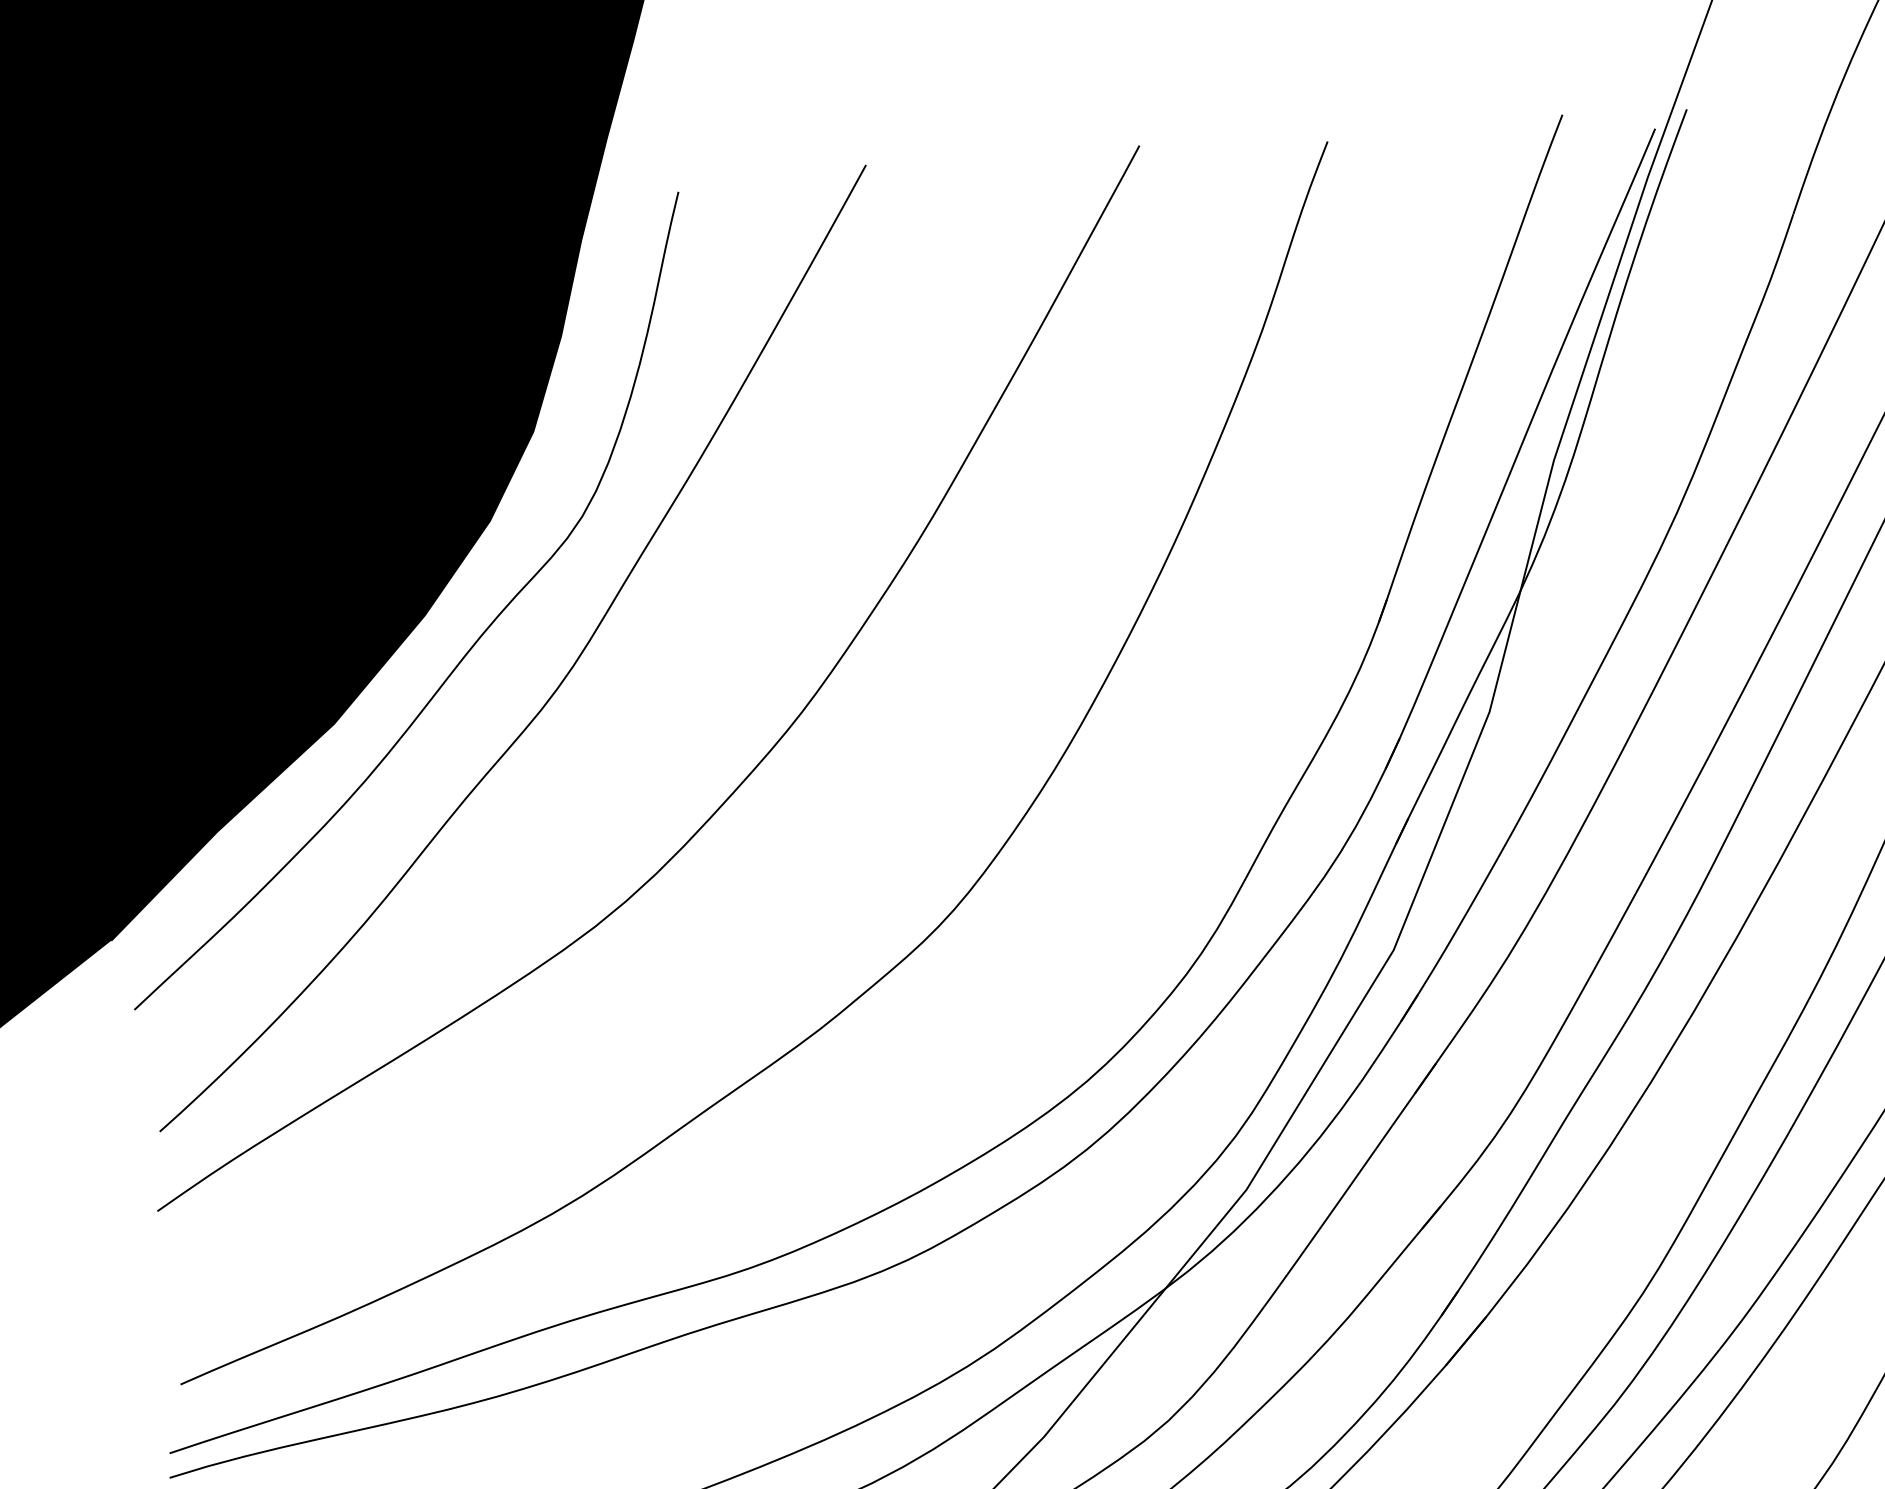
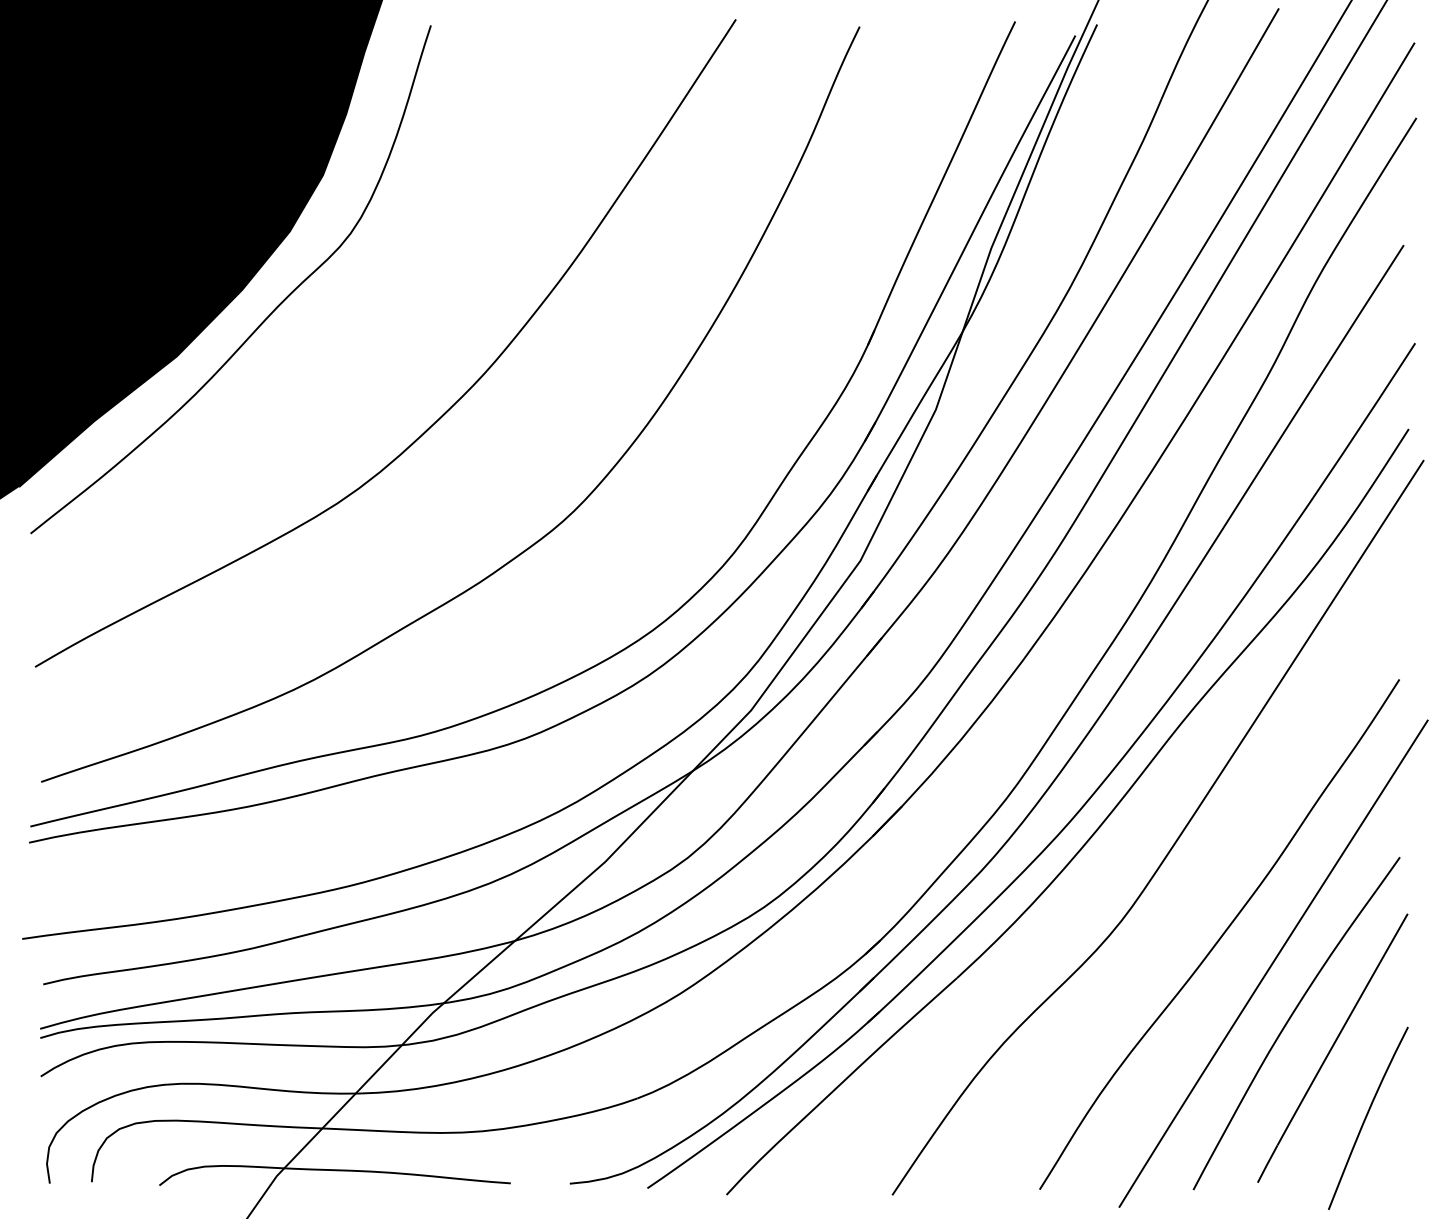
curve: (560, 681) -> (327, 340), removed

